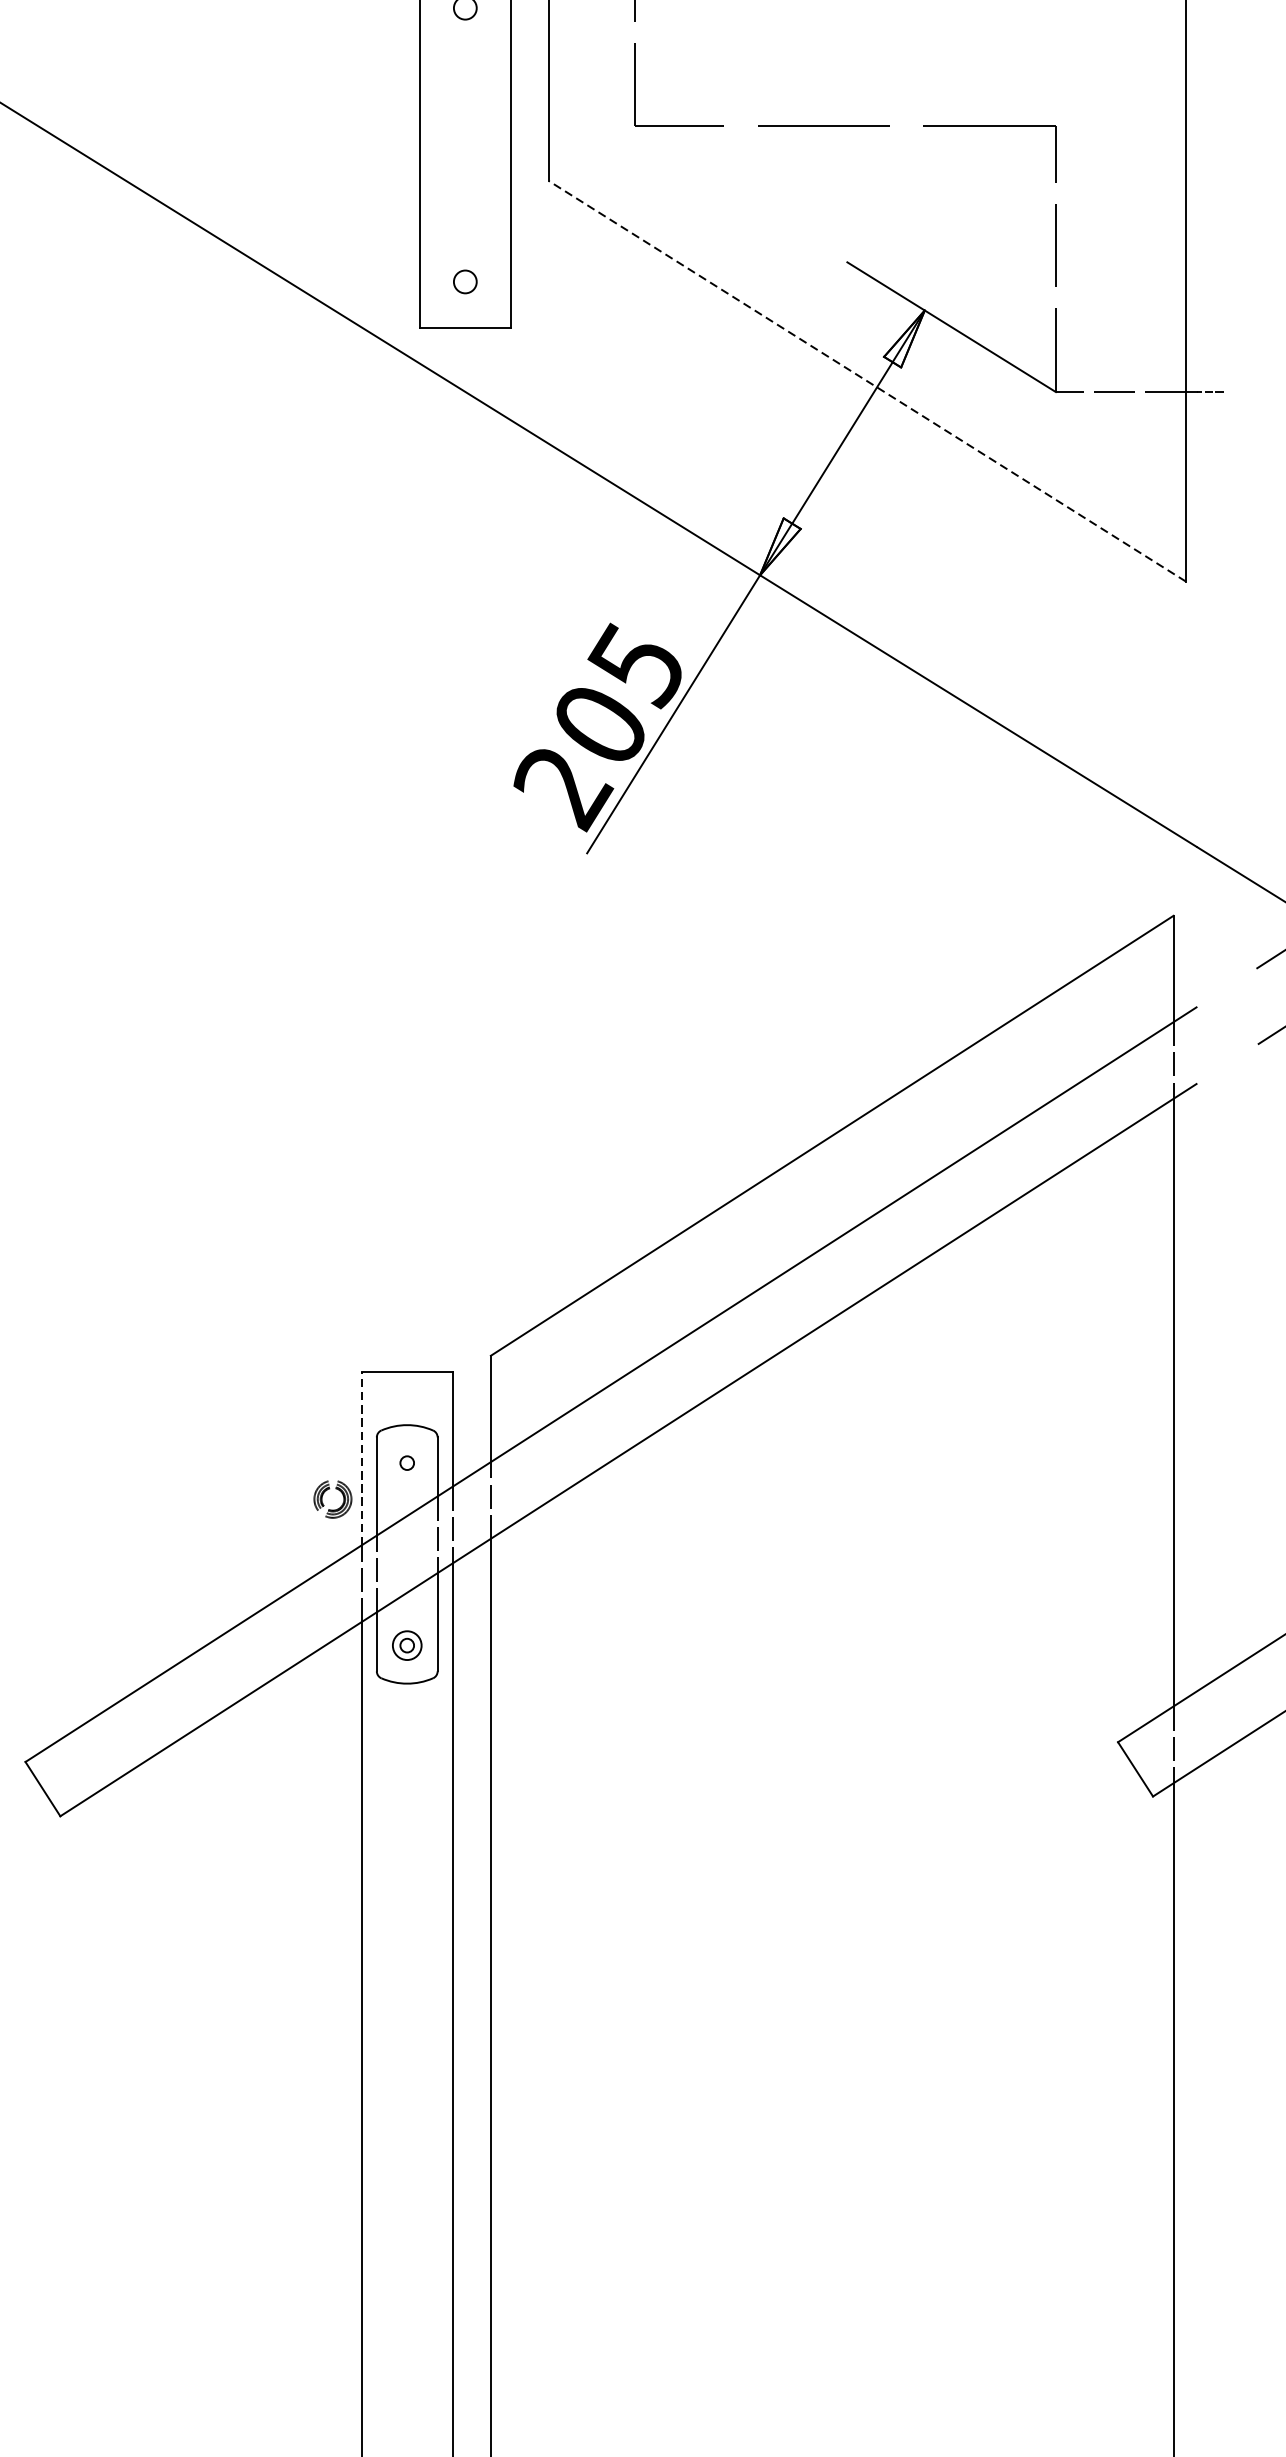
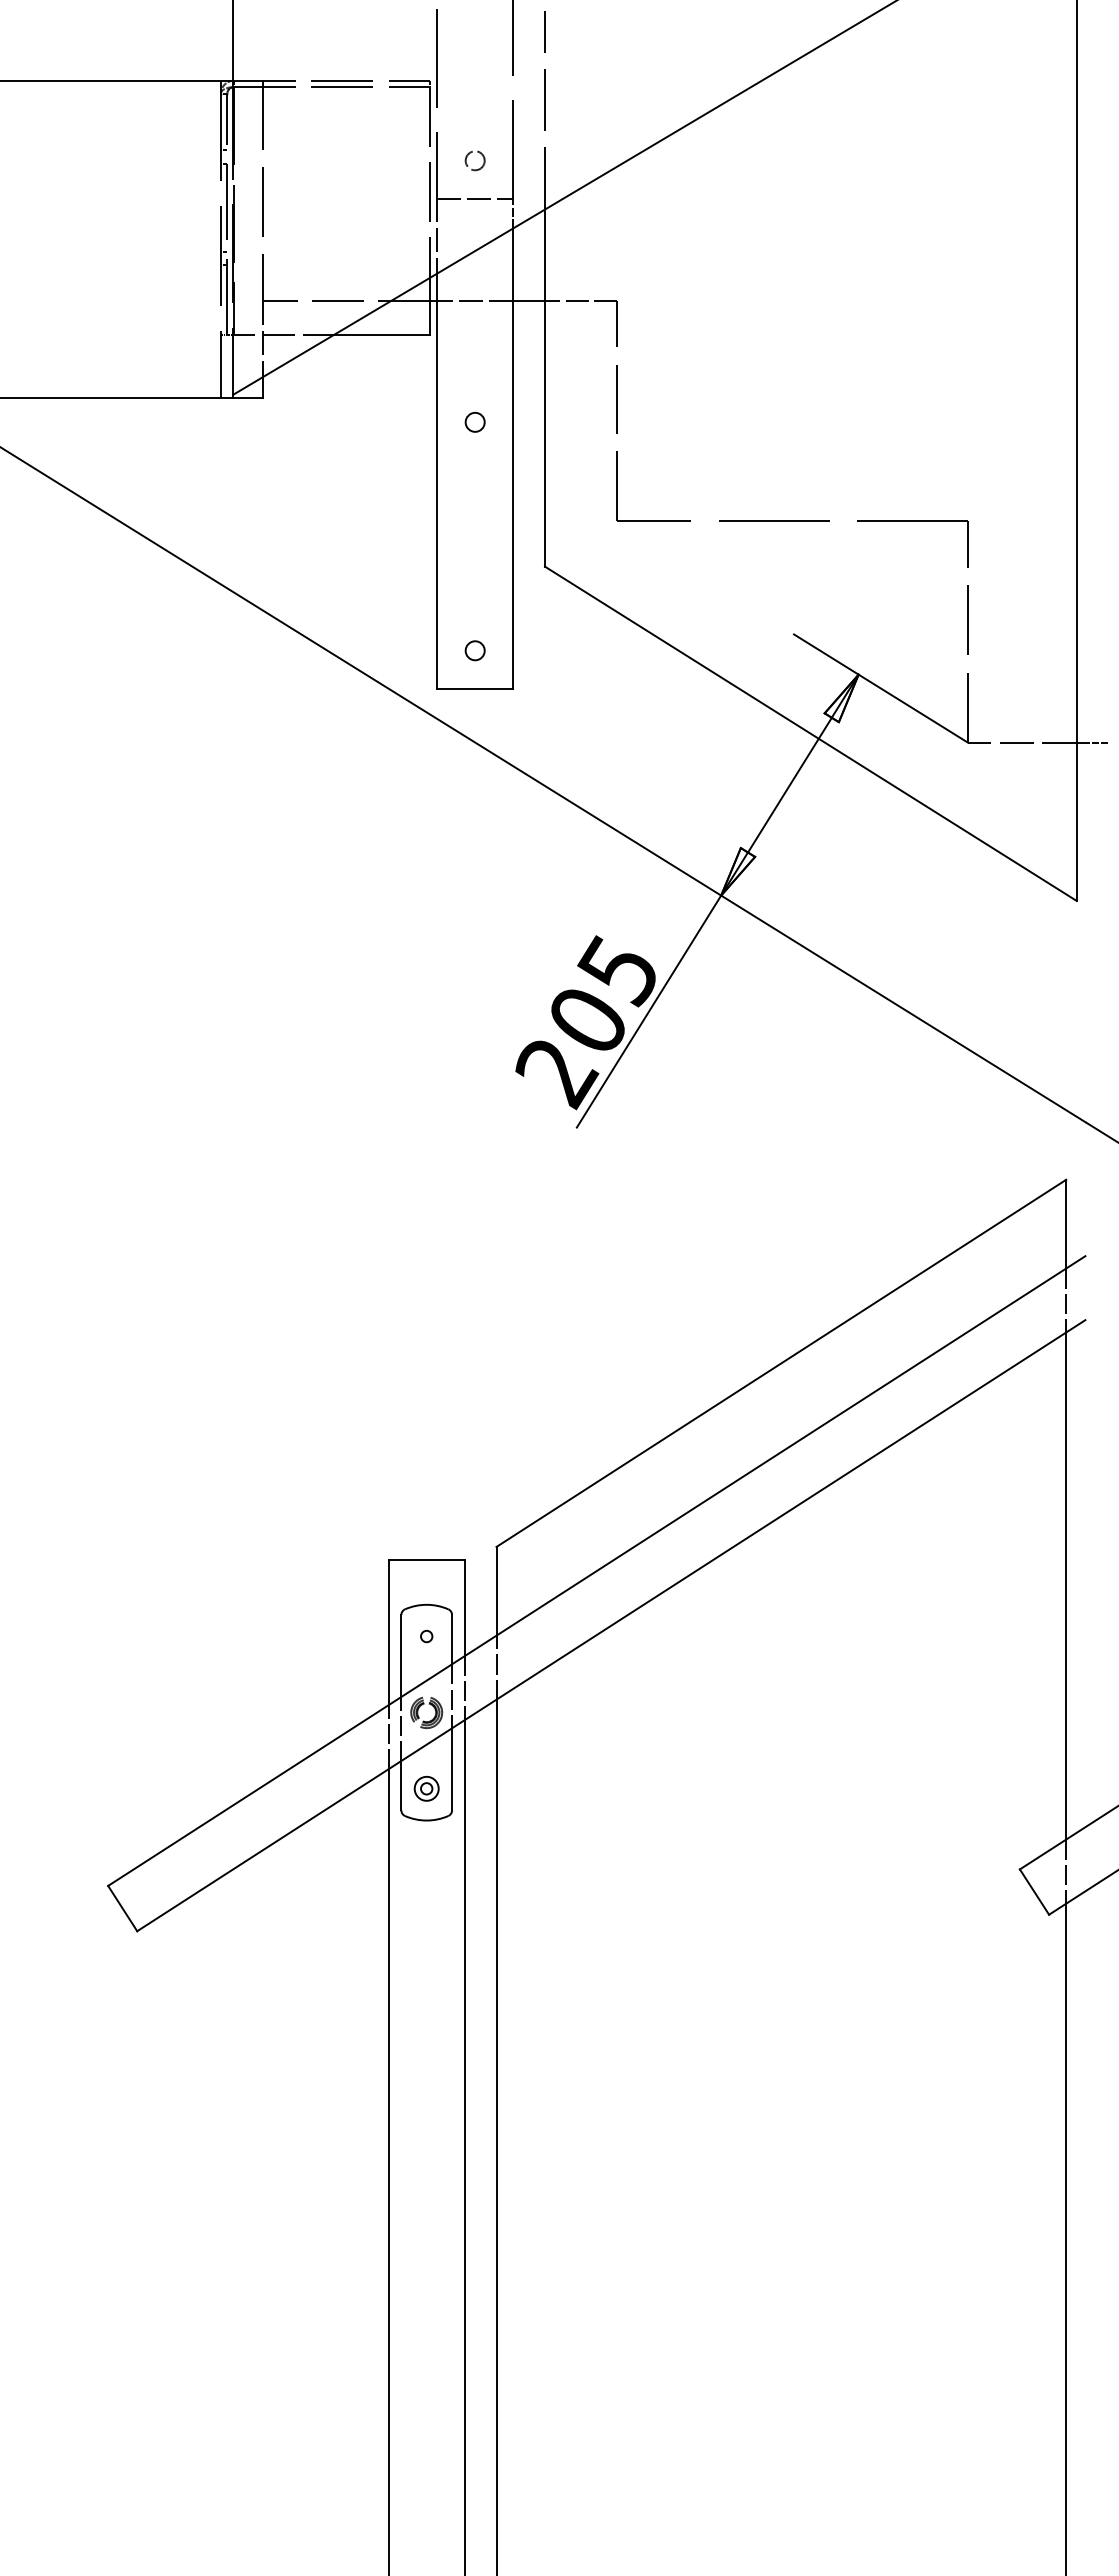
line: (867, 381) -> (810, 733), dashed -> solid
line: (361, 1458) -> (388, 1632), dashed -> solid
part: (323, 1499) -> (418, 1712), moved

